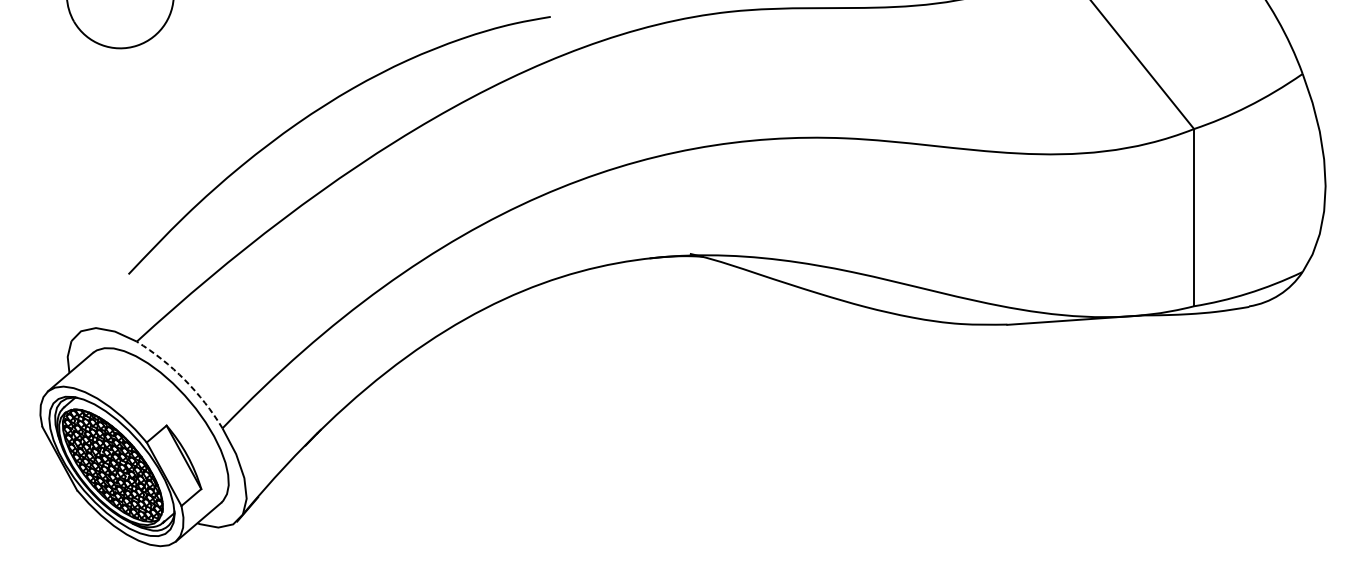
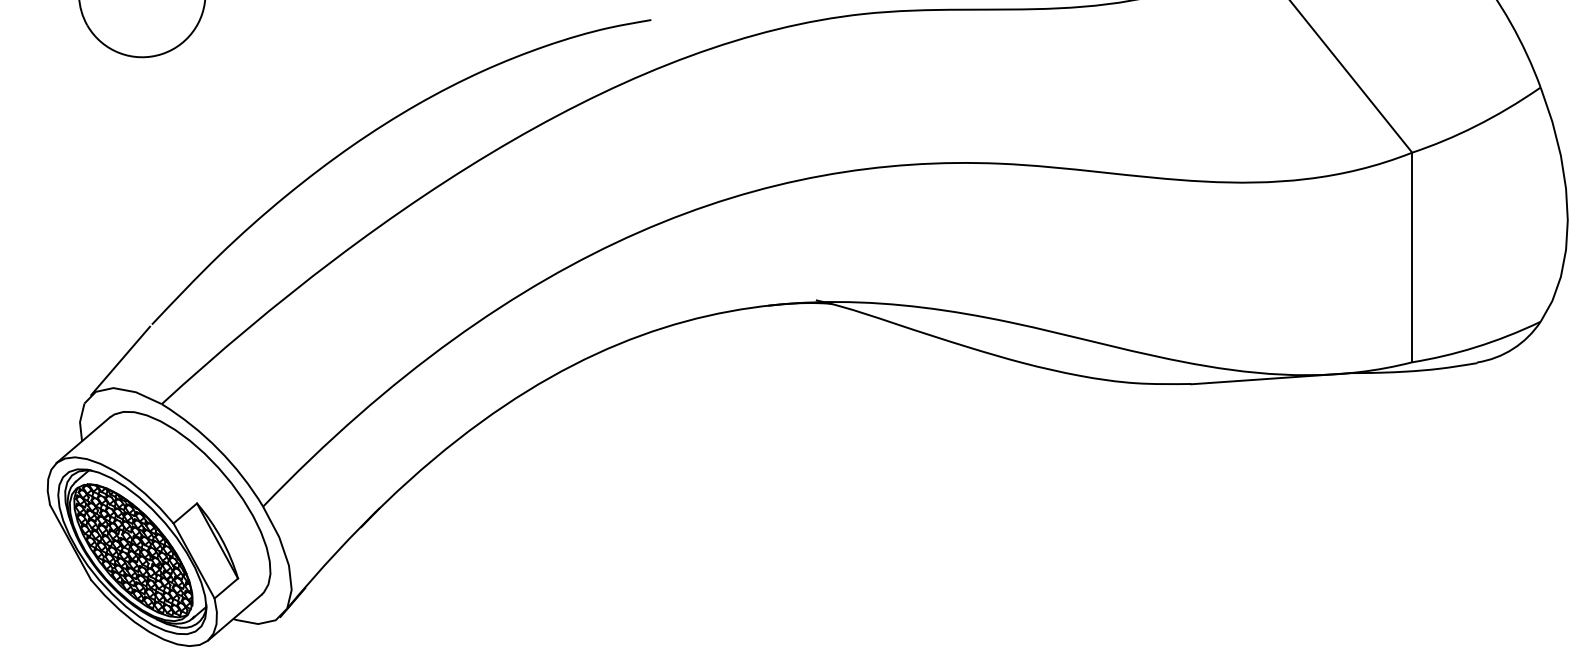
line: (101, 304) -> (120, 360), added
arc: (184, 380) -> (218, 449), dashed -> solid

